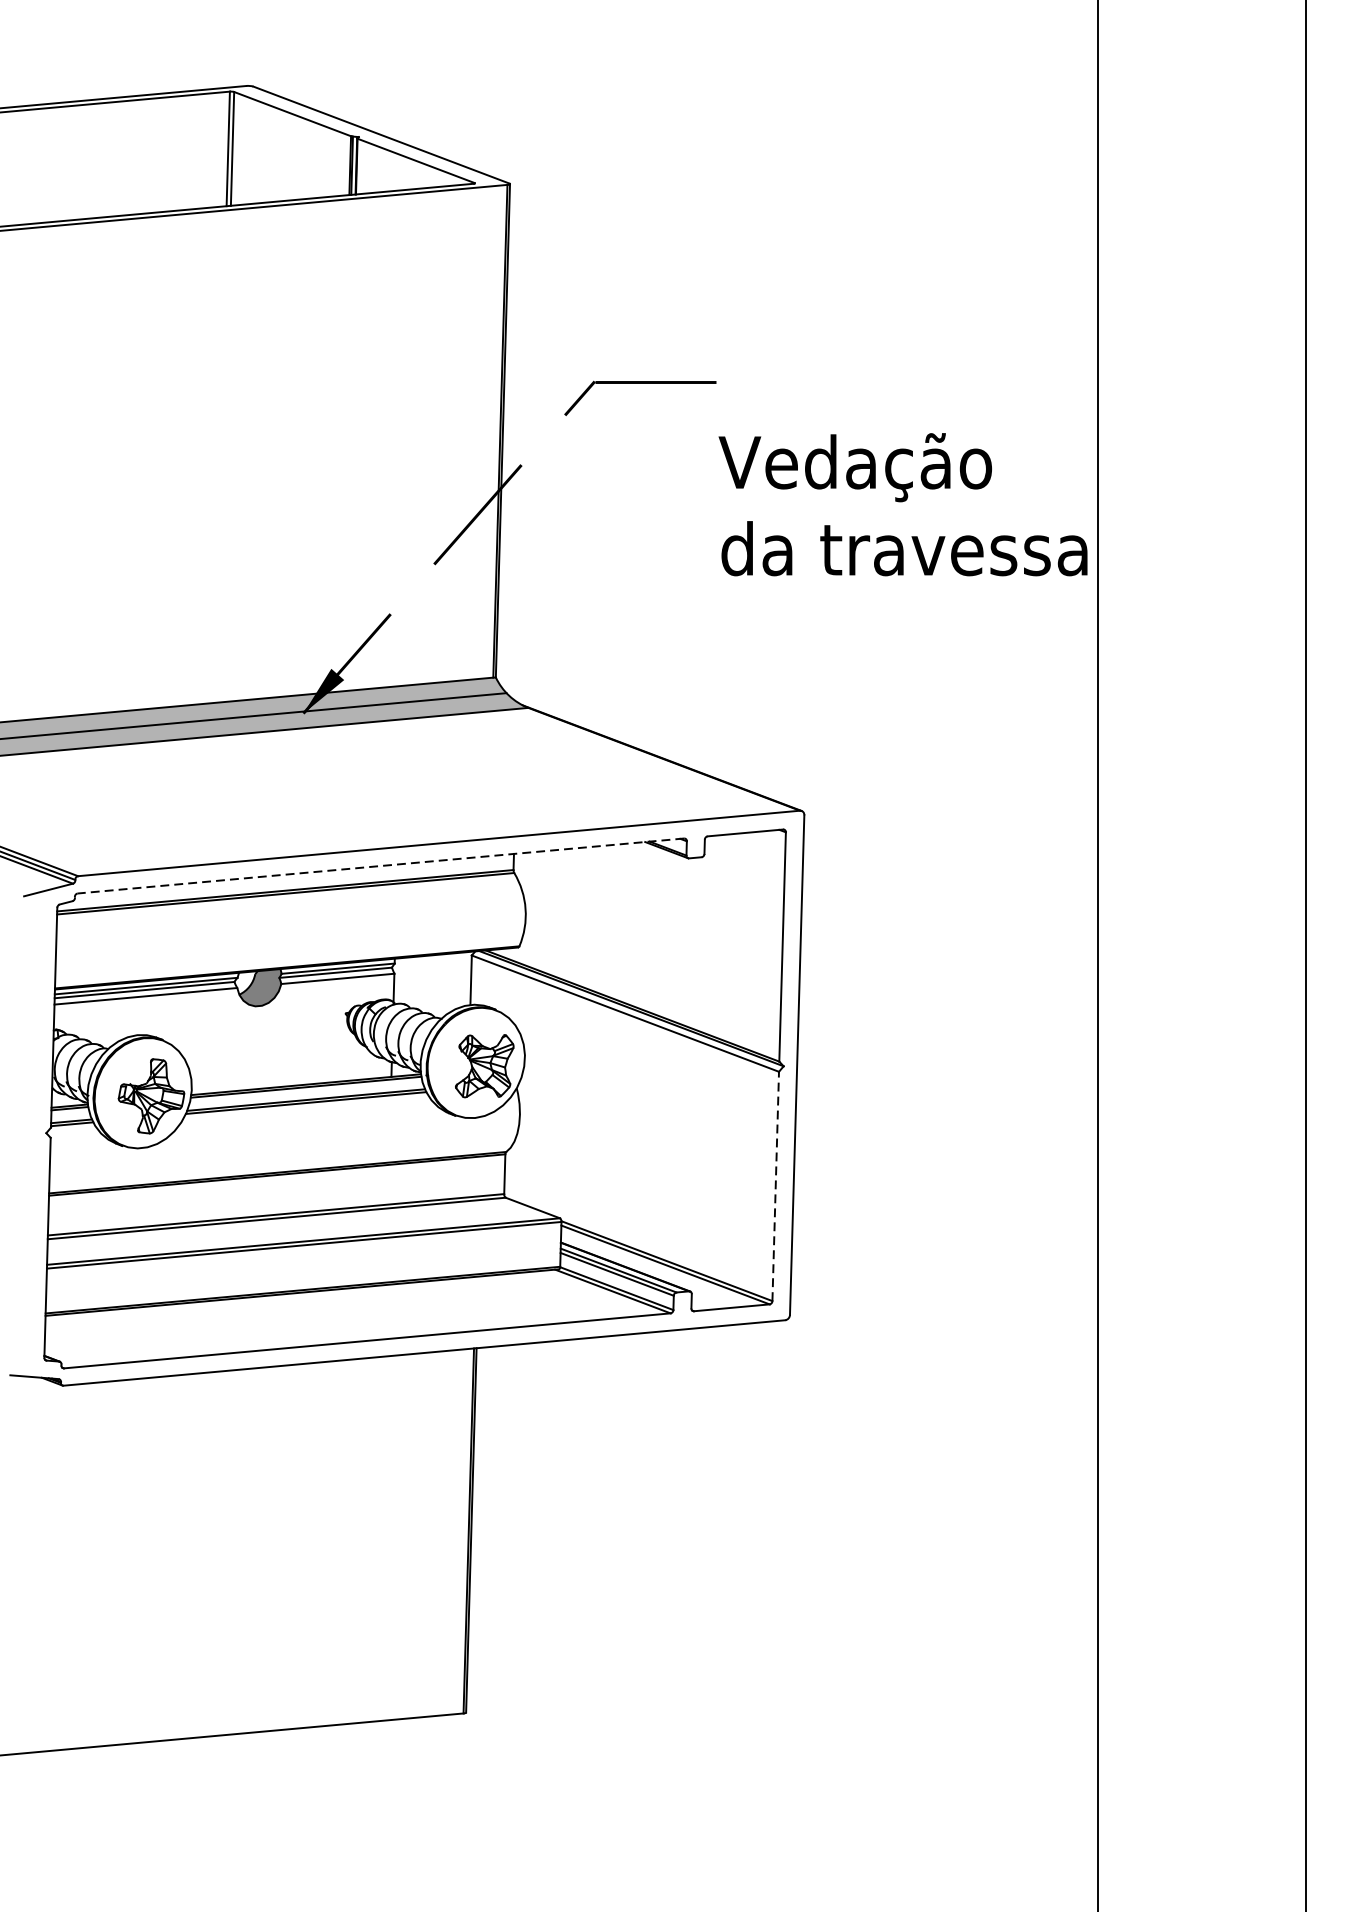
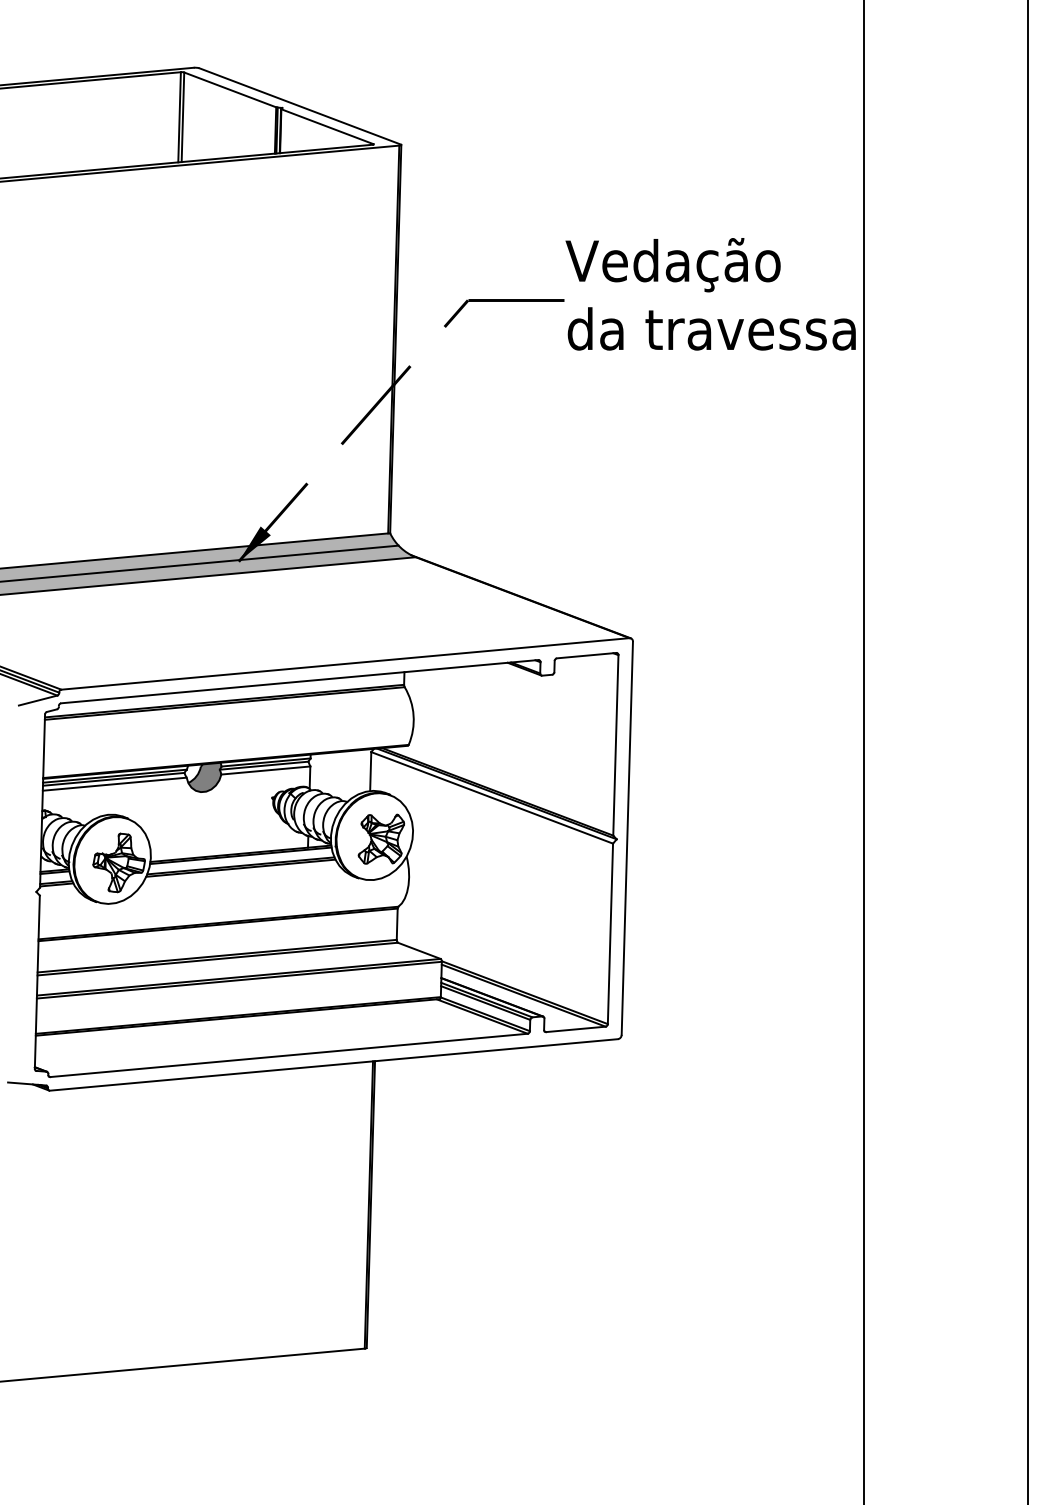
text: (902, 504) -> (710, 294), moved
line: (380, 865) -> (299, 681), dashed -> solid
line: (775, 1185) -> (610, 933), dashed -> solid

